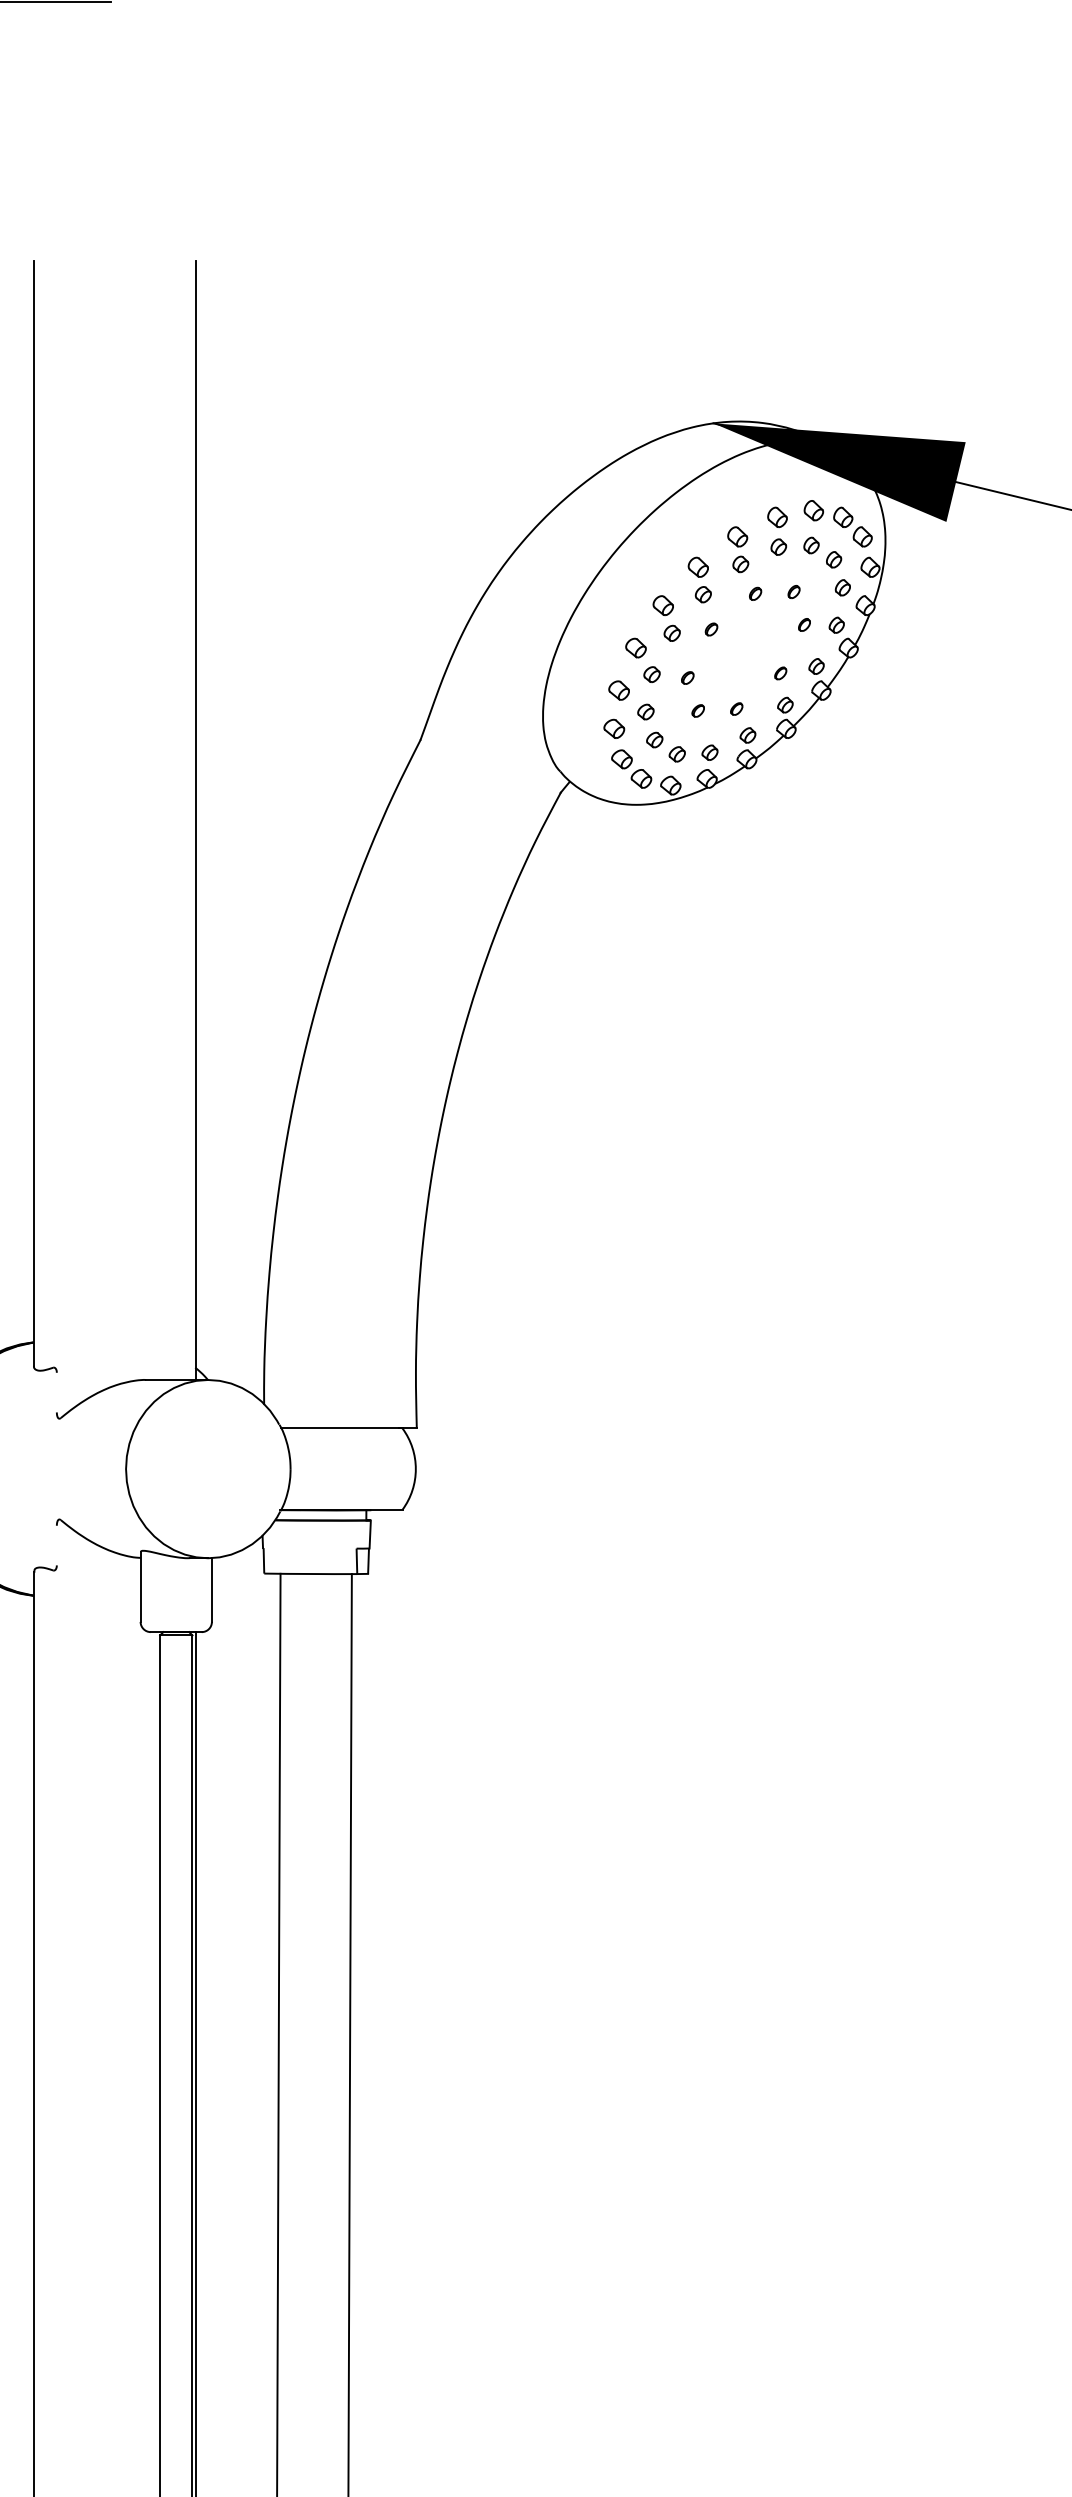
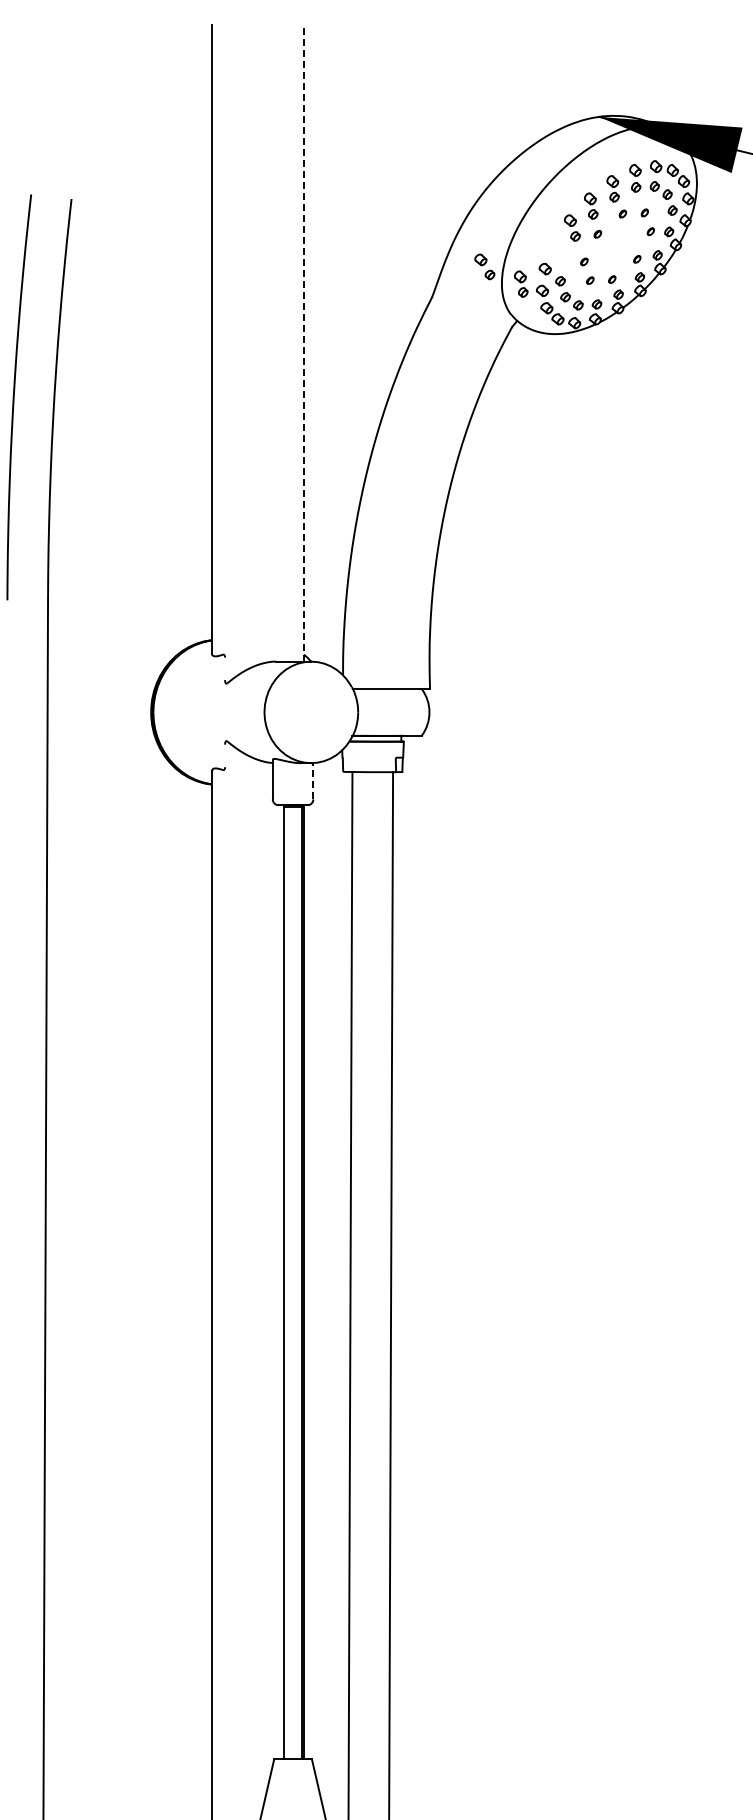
part: (642, 659) -> (484, 266), moved
part: (577, 715) -> (521, 283), added
line: (196, 819) -> (304, 342), solid -> dashed
line: (212, 1588) -> (313, 780), solid -> dashed

